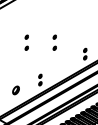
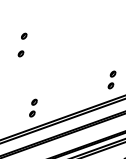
part: (54, 42) -> (66, 52), removed

